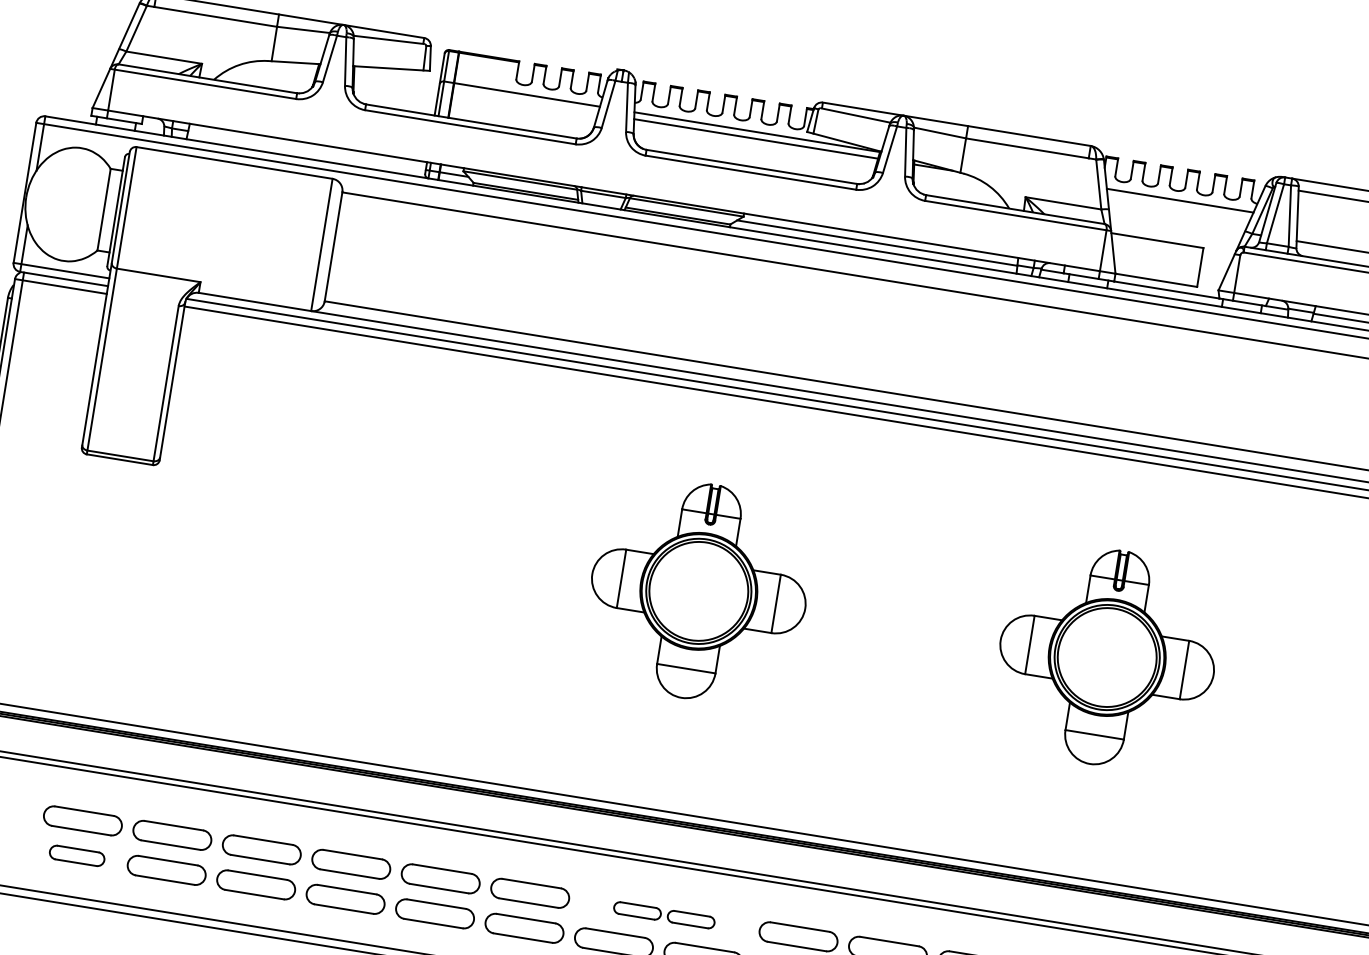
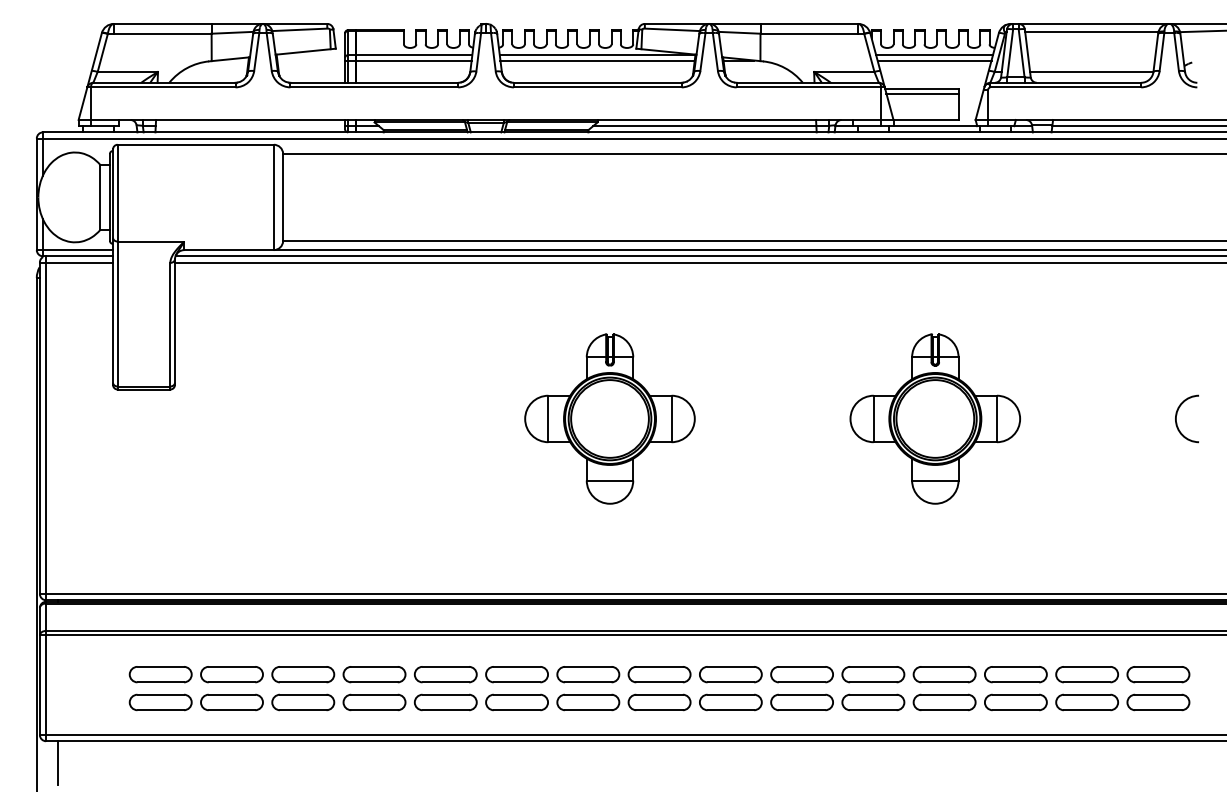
line: (518, 100) -> (408, 60), added
line: (1179, 207) -> (934, 60), added
line: (1157, 246) -> (922, 93), added
part: (76, 855) -> (160, 702), size x1.43
part: (663, 914) -> (623, 674), size x1.67

